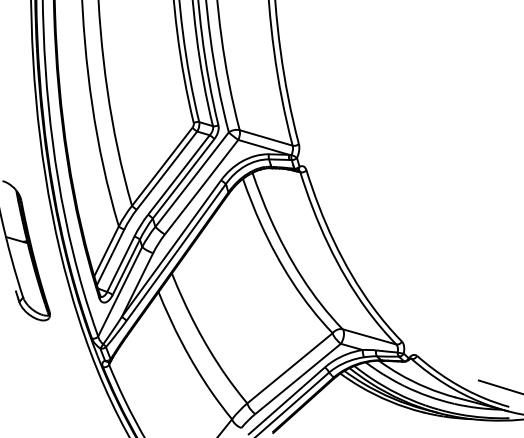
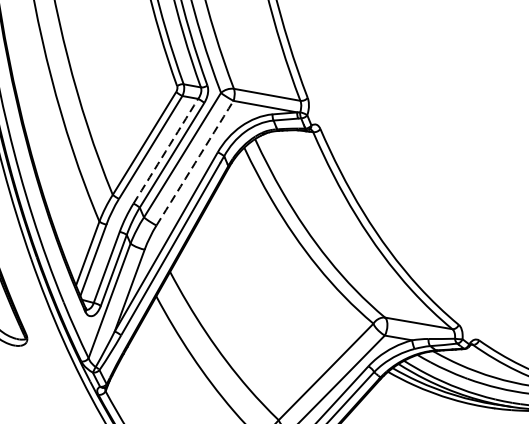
arc: (178, 175) -> (165, 151), solid -> dashed
arc: (201, 187) -> (194, 163), solid -> dashed

